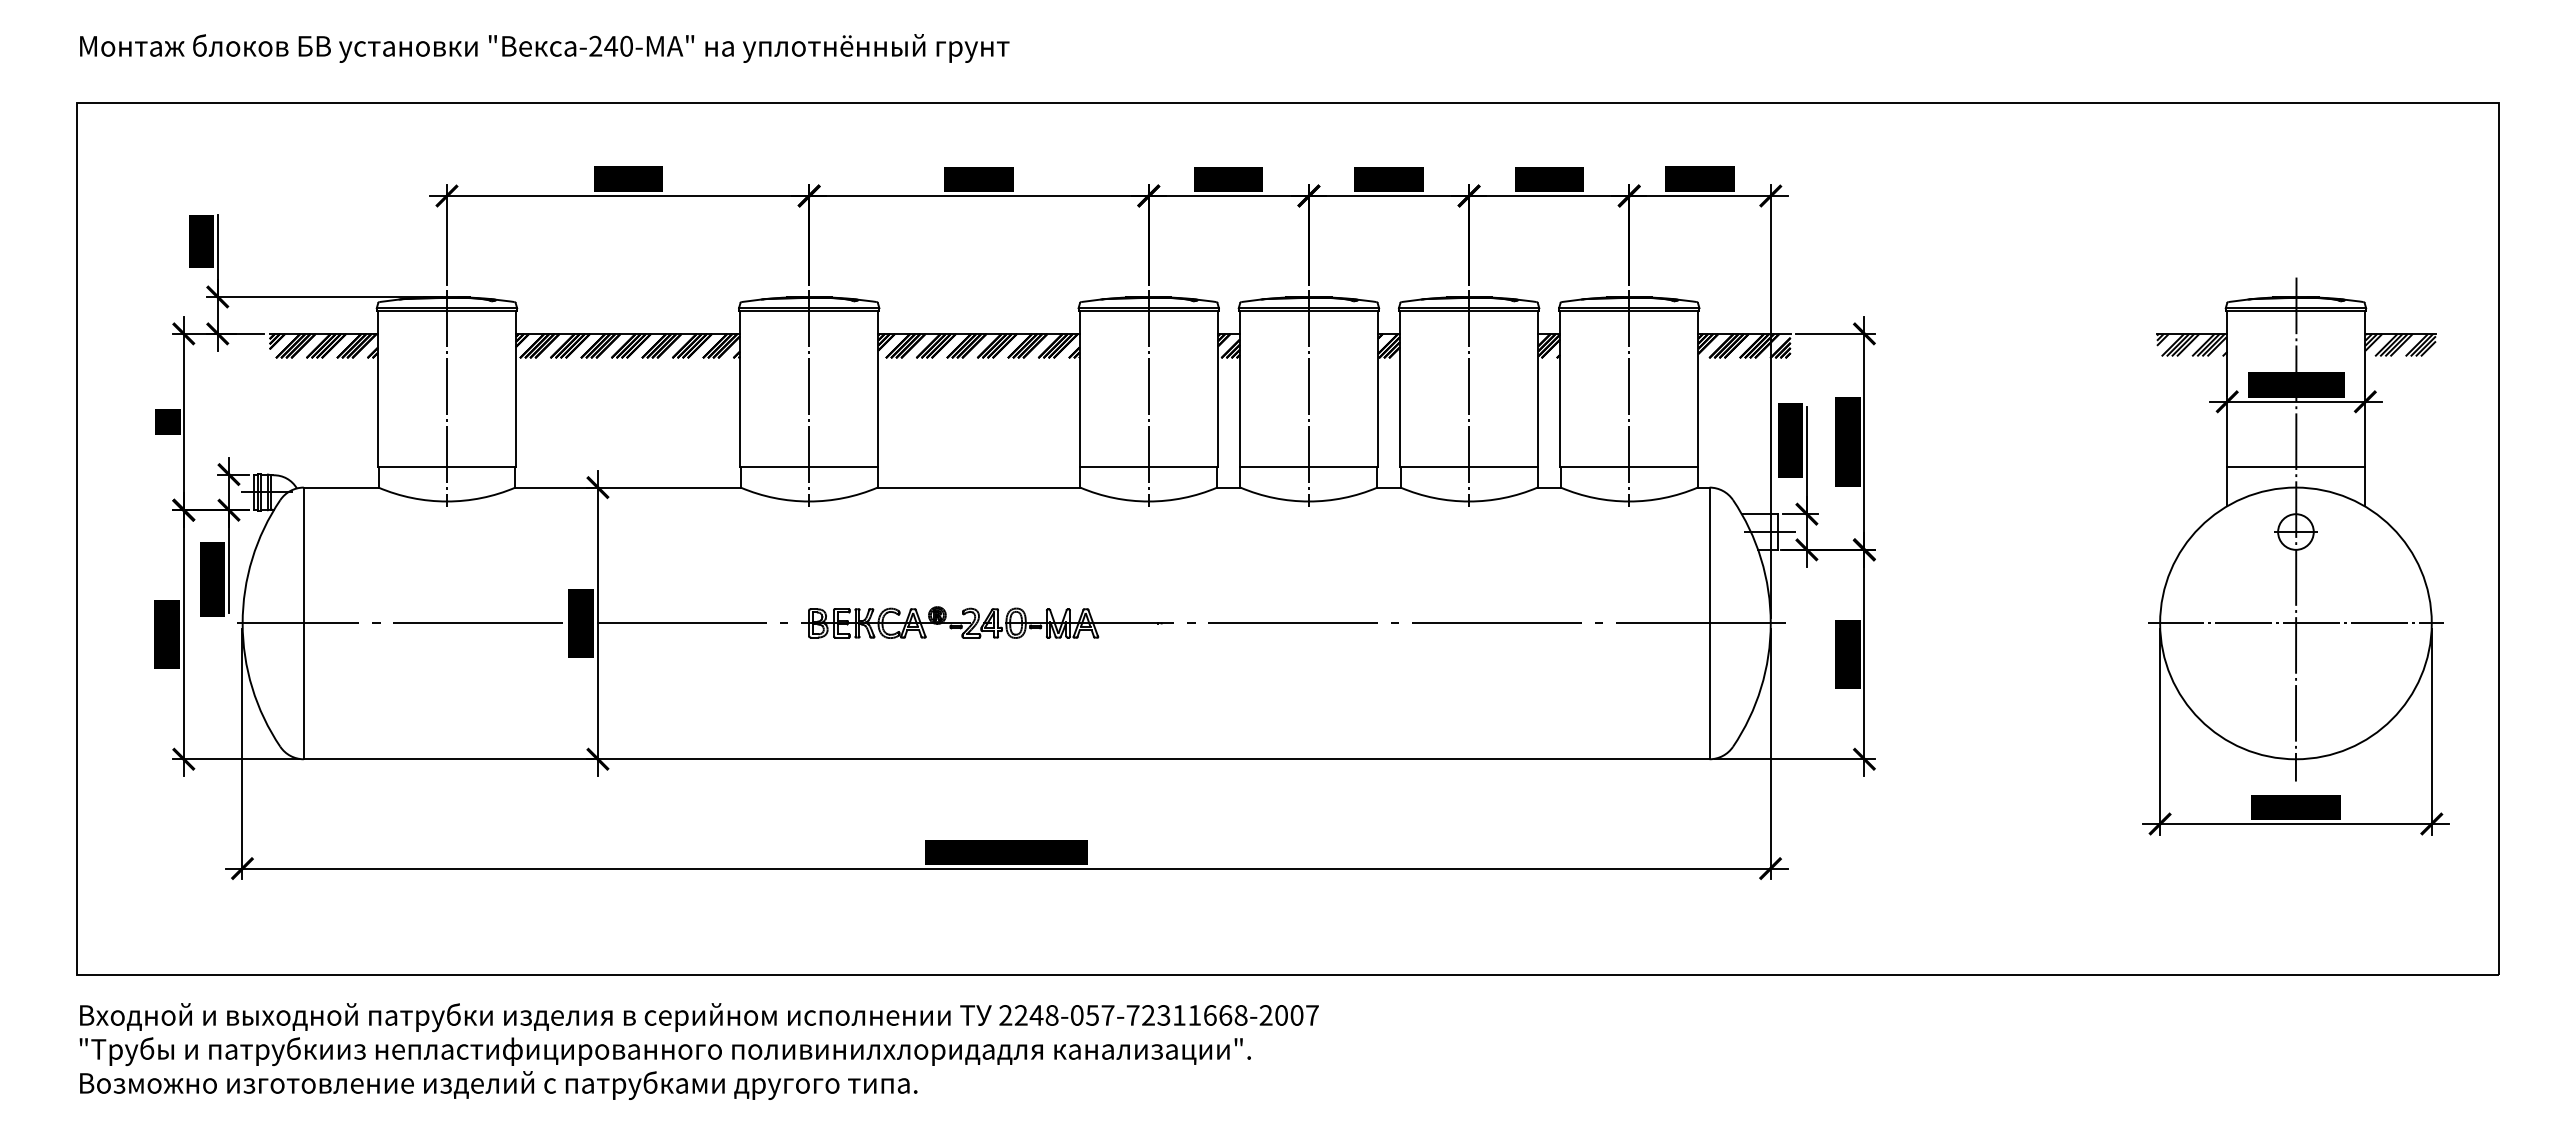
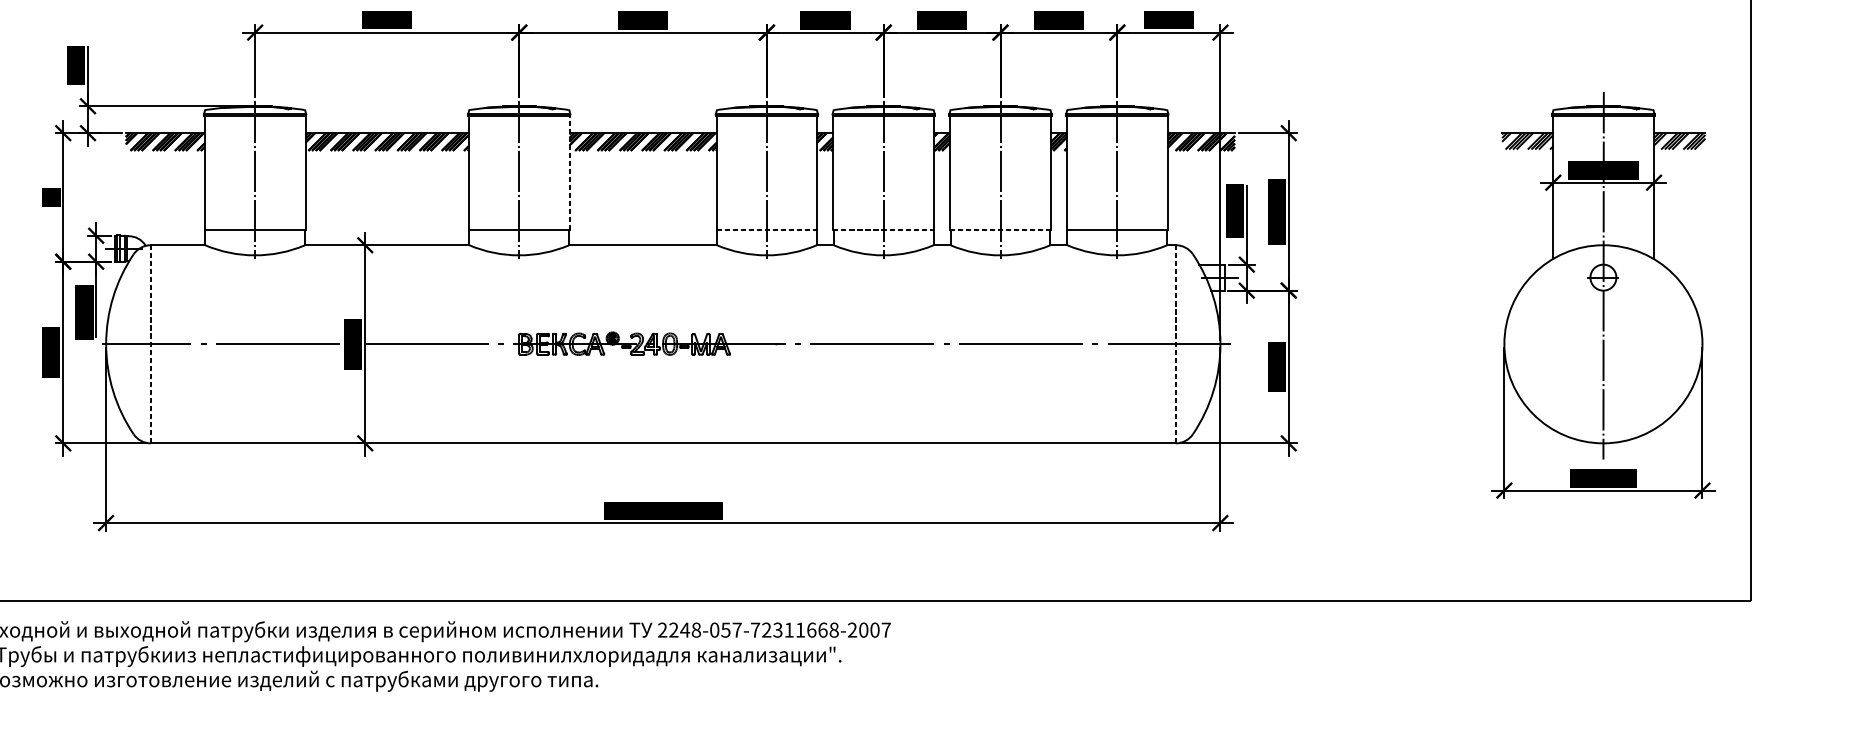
line: (878, 388) -> (569, 172), solid -> dashed
line: (1149, 466) -> (767, 229), solid -> dashed
line: (1309, 466) -> (884, 229), solid -> dashed
line: (1469, 466) -> (1000, 229), solid -> dashed
line: (2295, 466) -> (1603, 229), removed
line: (303, 623) -> (150, 344), solid -> dashed
line: (1709, 623) -> (1175, 344), solid -> dashed
line: (2295, 623) -> (1603, 344), removed

